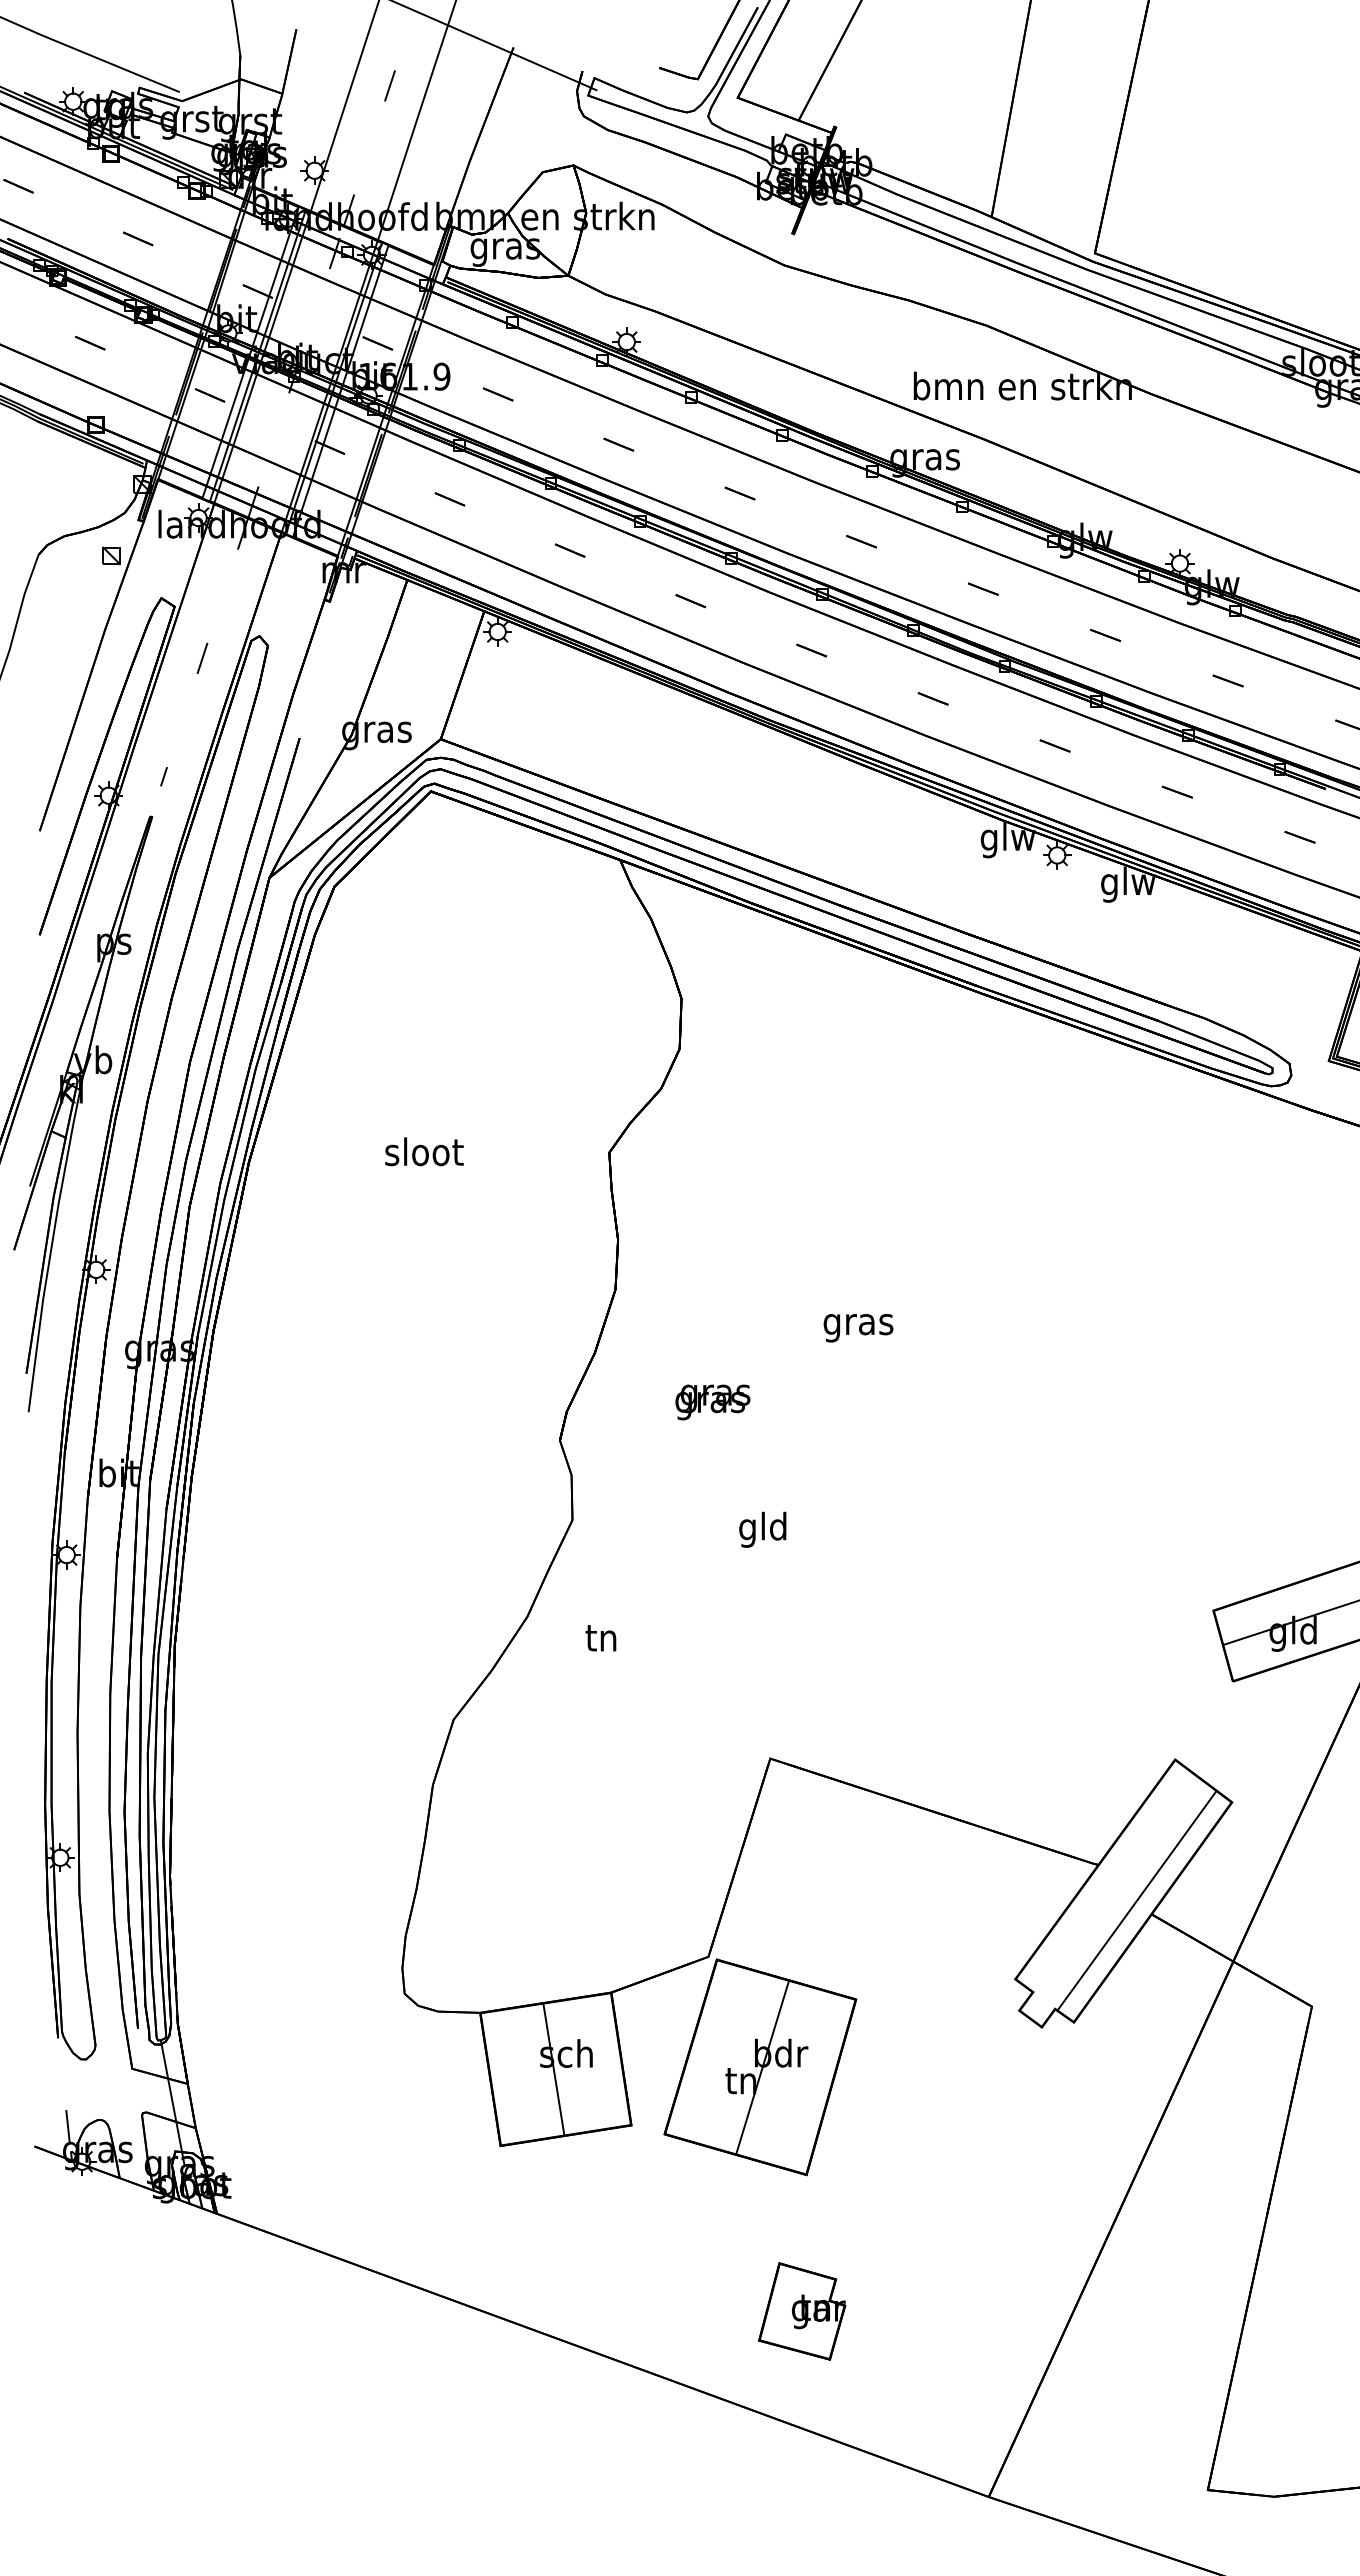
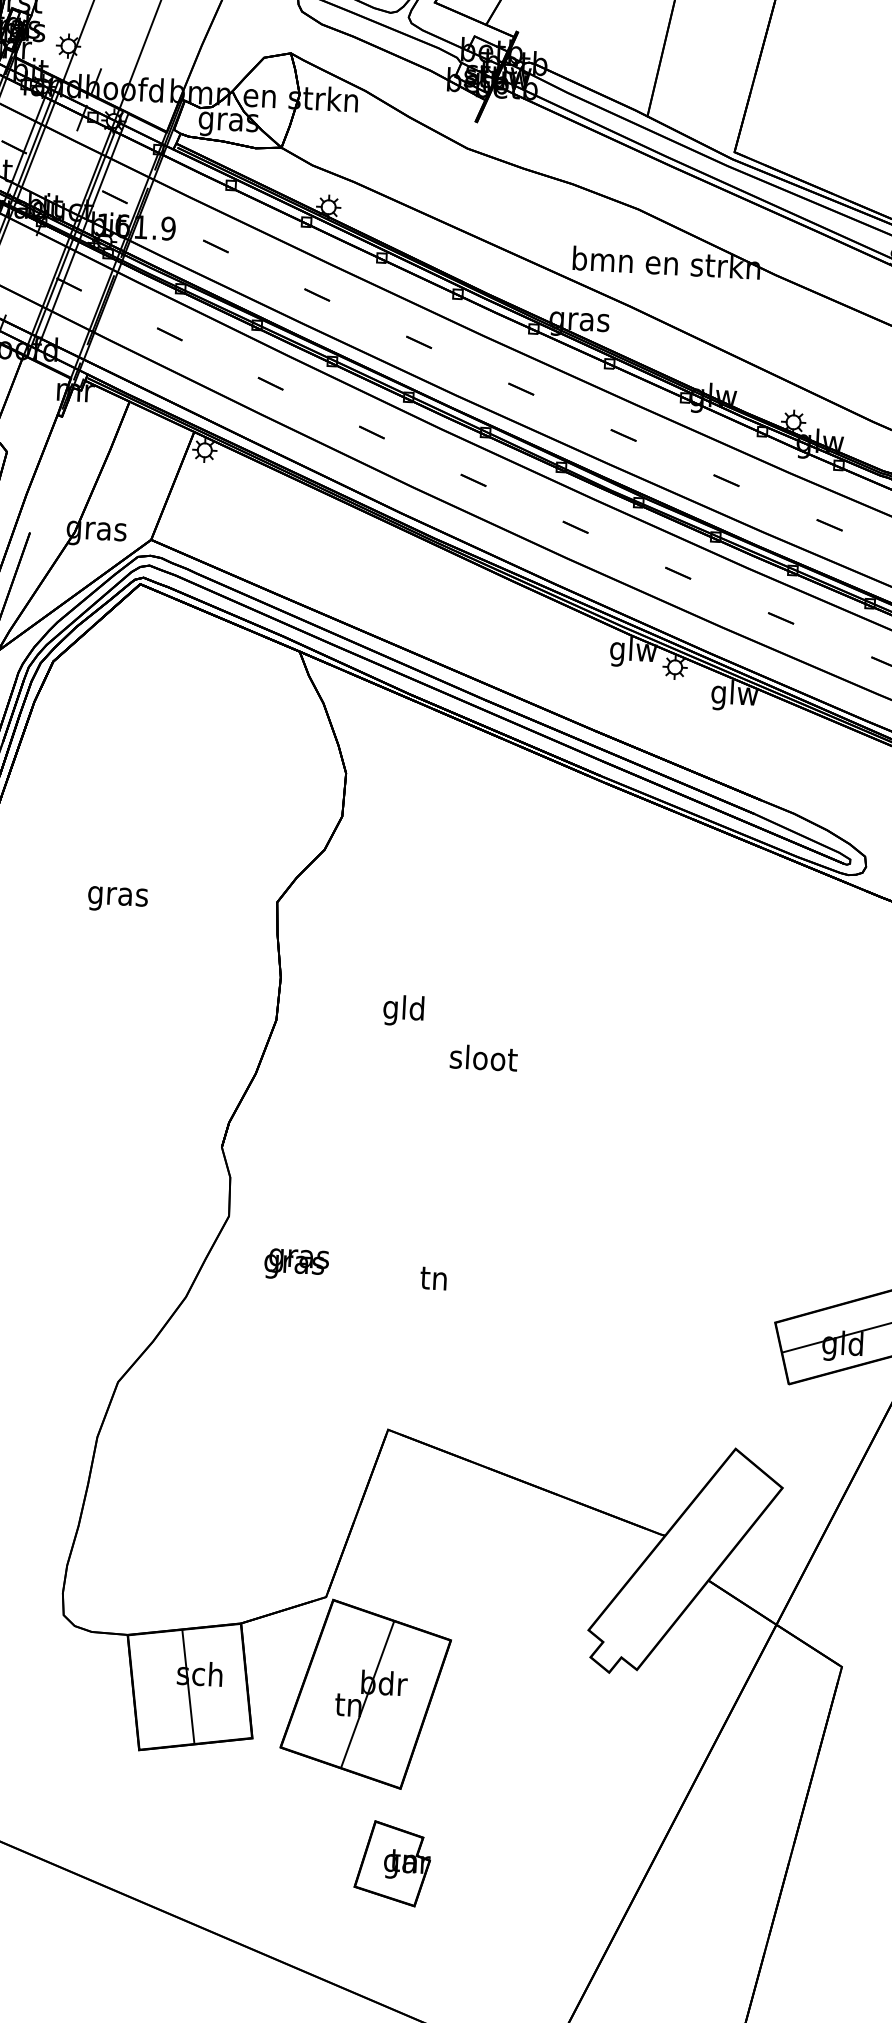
text: (424, 1155) -> (118, 896), sloot -> gras
text: (858, 1324) -> (483, 1061), gras -> sloot
text: (712, 1402) -> (296, 1264), moved
text: (762, 1529) -> (403, 1010), moved
text: (600, 1638) -> (433, 1278), moved
line: (1137, 1900) -> (696, 1568), removed
part: (802, 2311) -> (393, 1863), moved

